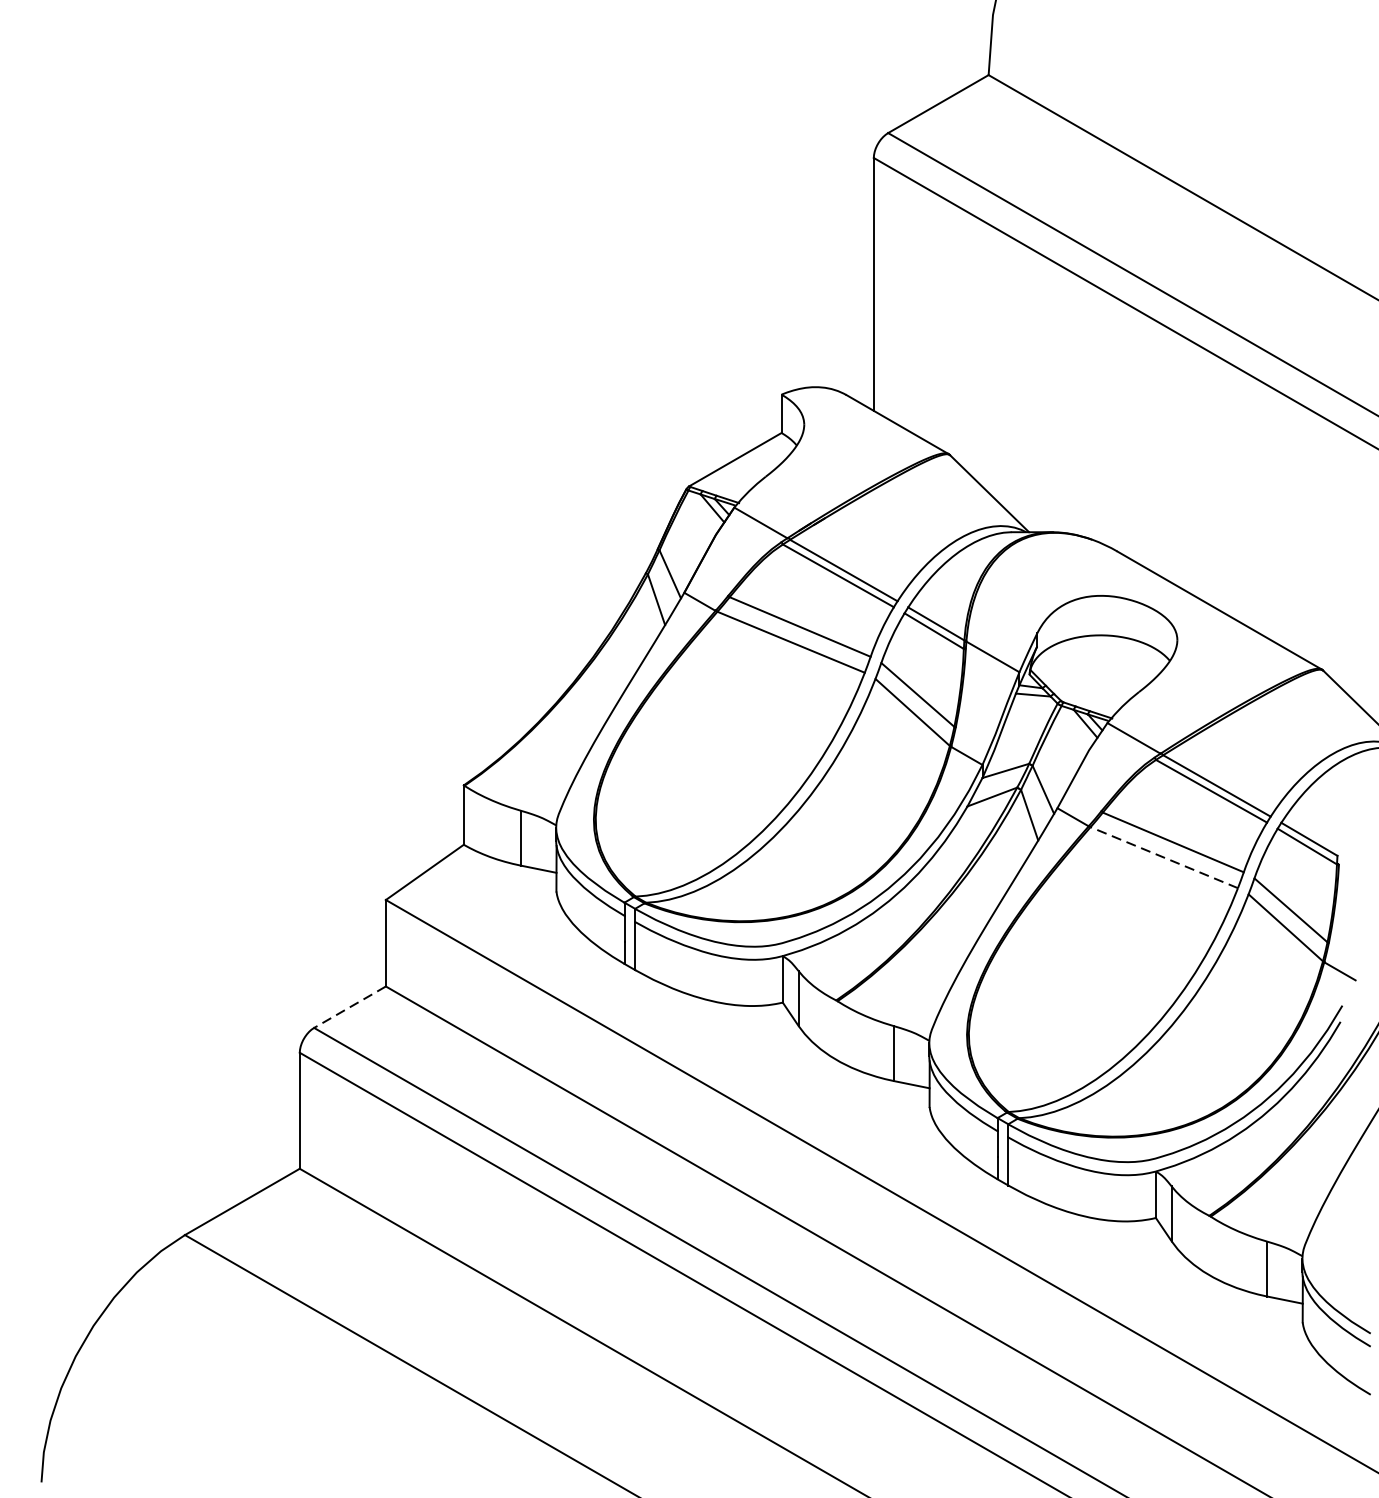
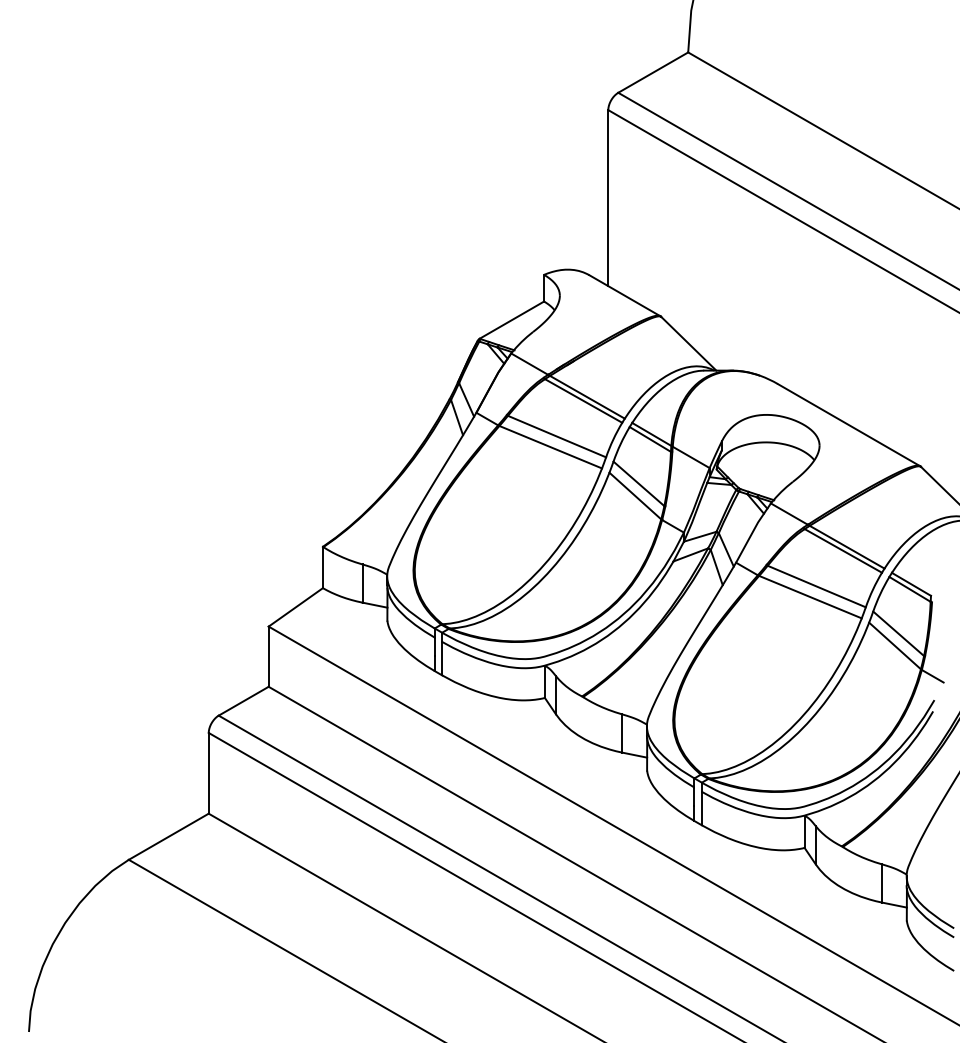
line: (1164, 858) -> (810, 597), dashed -> solid
line: (349, 1007) -> (243, 701), dashed -> solid

